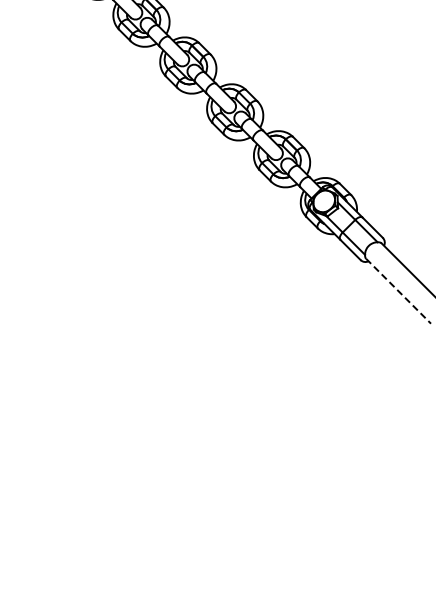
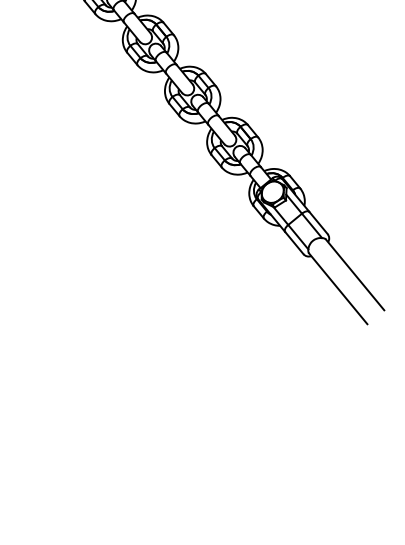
line: (398, 291) -> (338, 289), dashed -> solid

